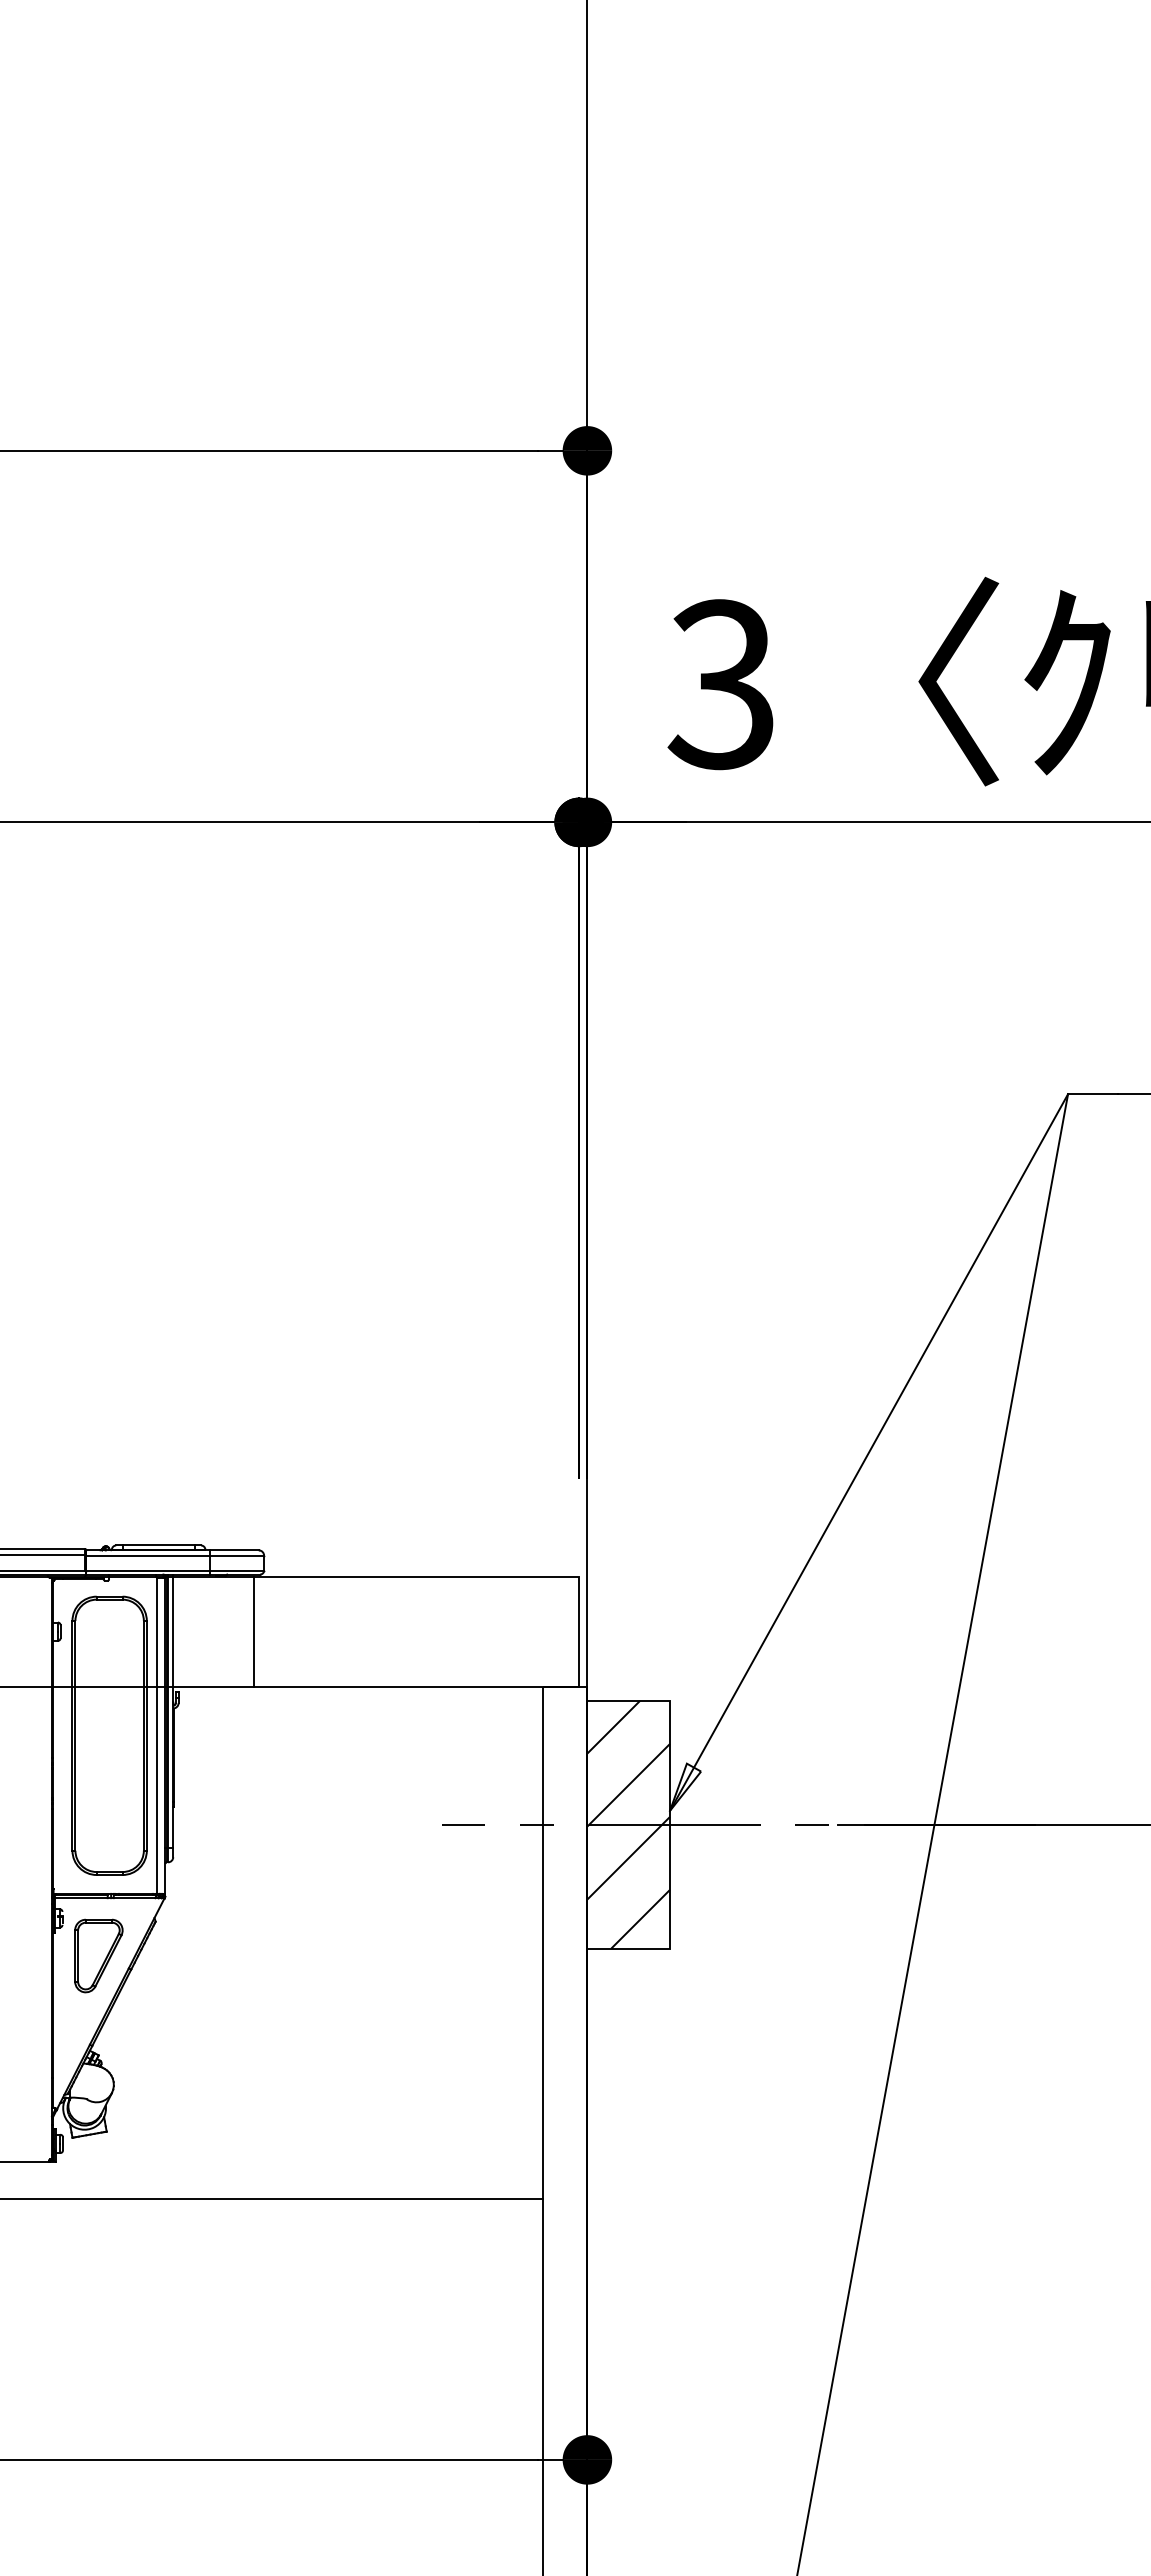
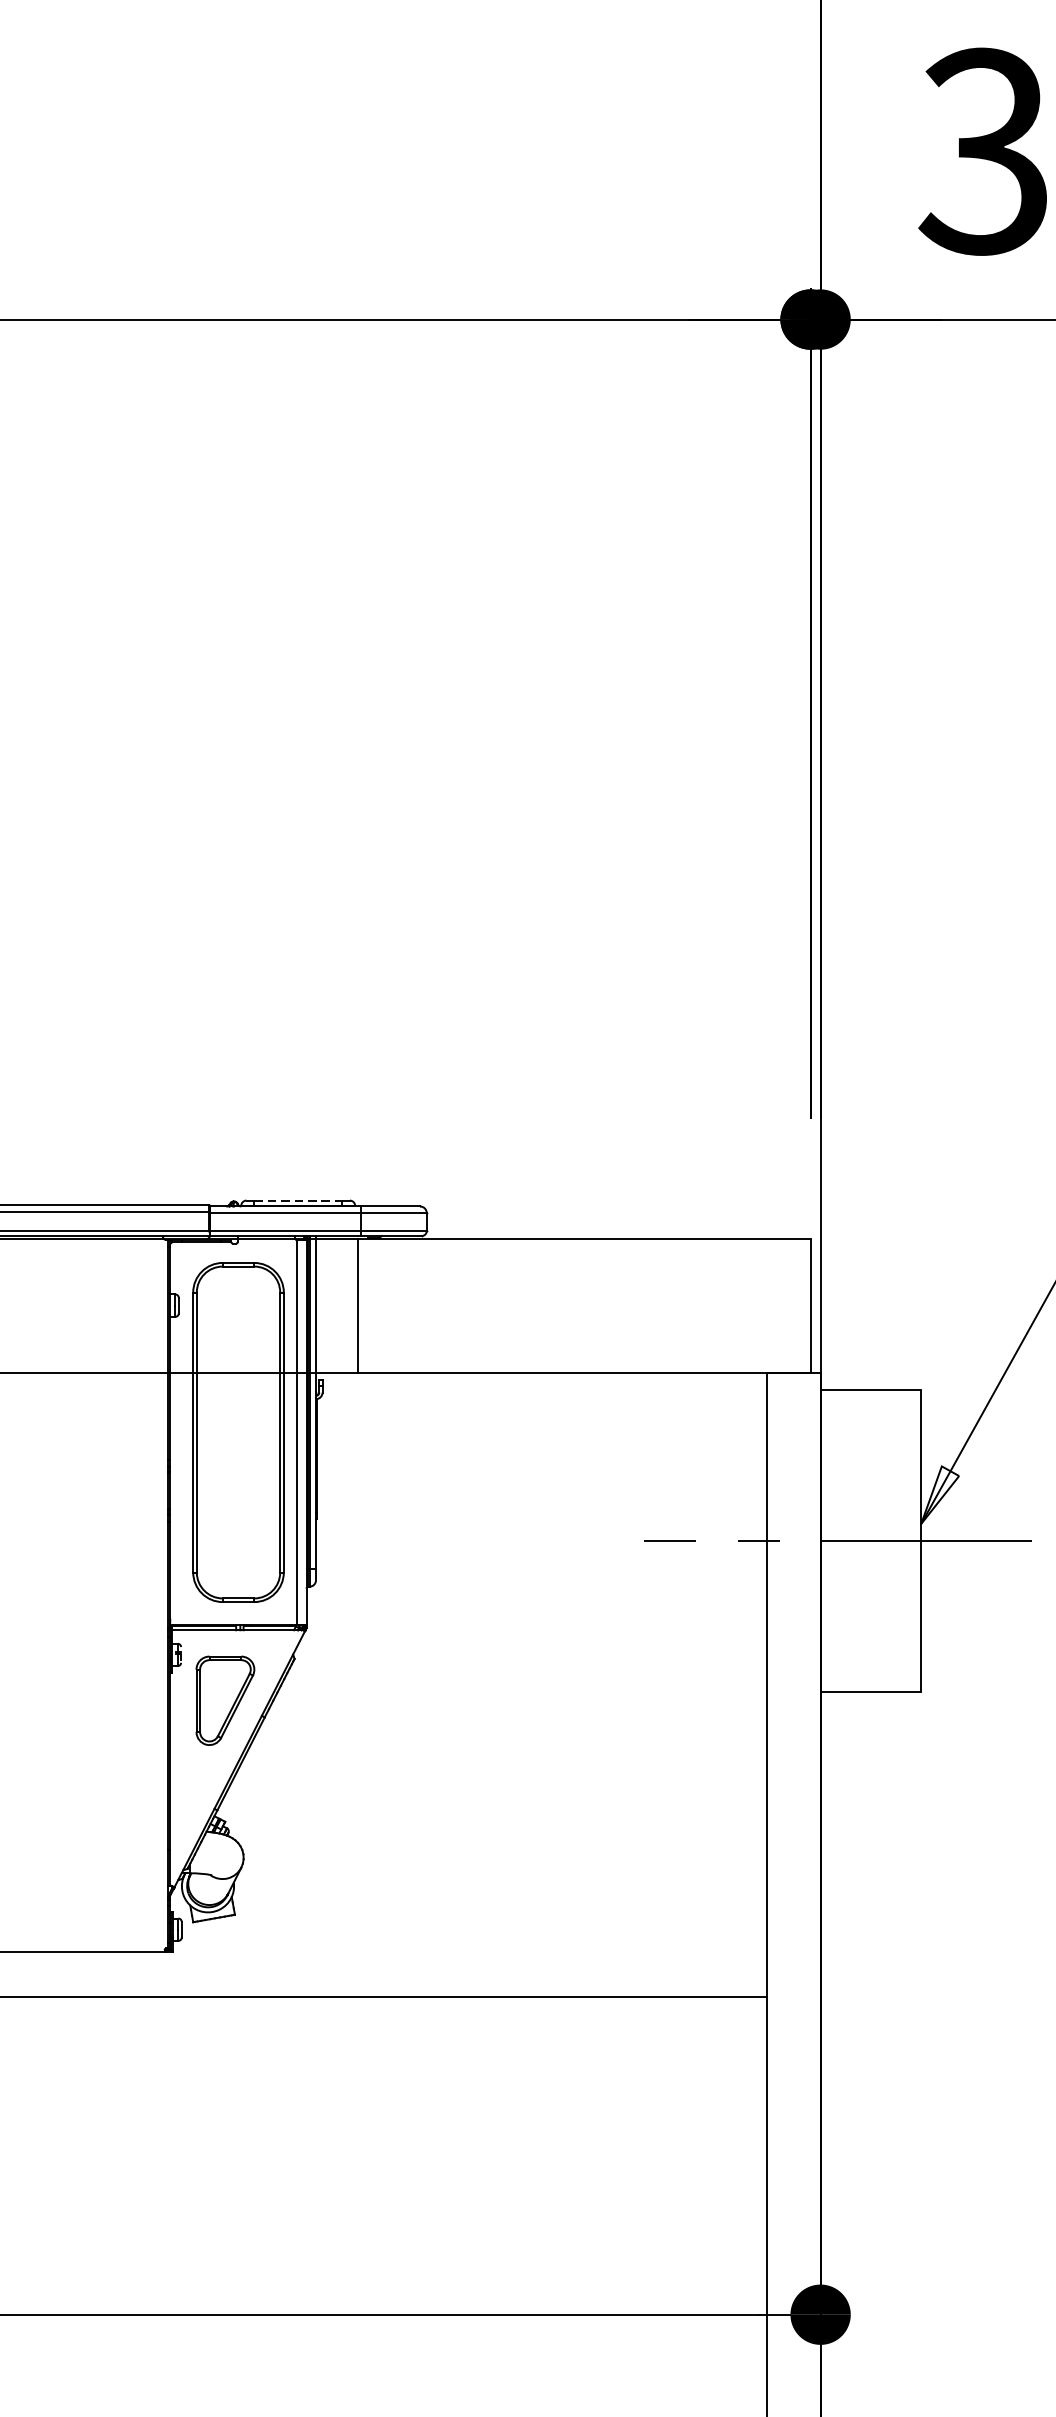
line: (158, 1545) -> (298, 1200), solid -> dashed
line: (254, 1632) -> (357, 1306), moved
hatch: (628, 1824) -> (870, 1540), removed

